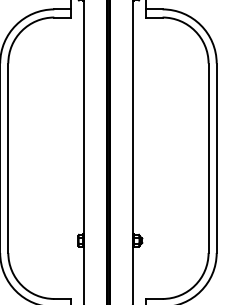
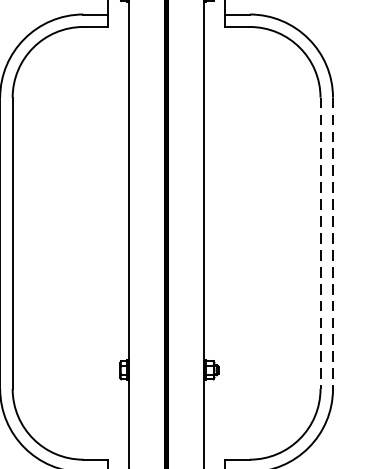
line: (208, 158) -> (320, 243), solid -> dashed
line: (216, 158) -> (332, 243), solid -> dashed

